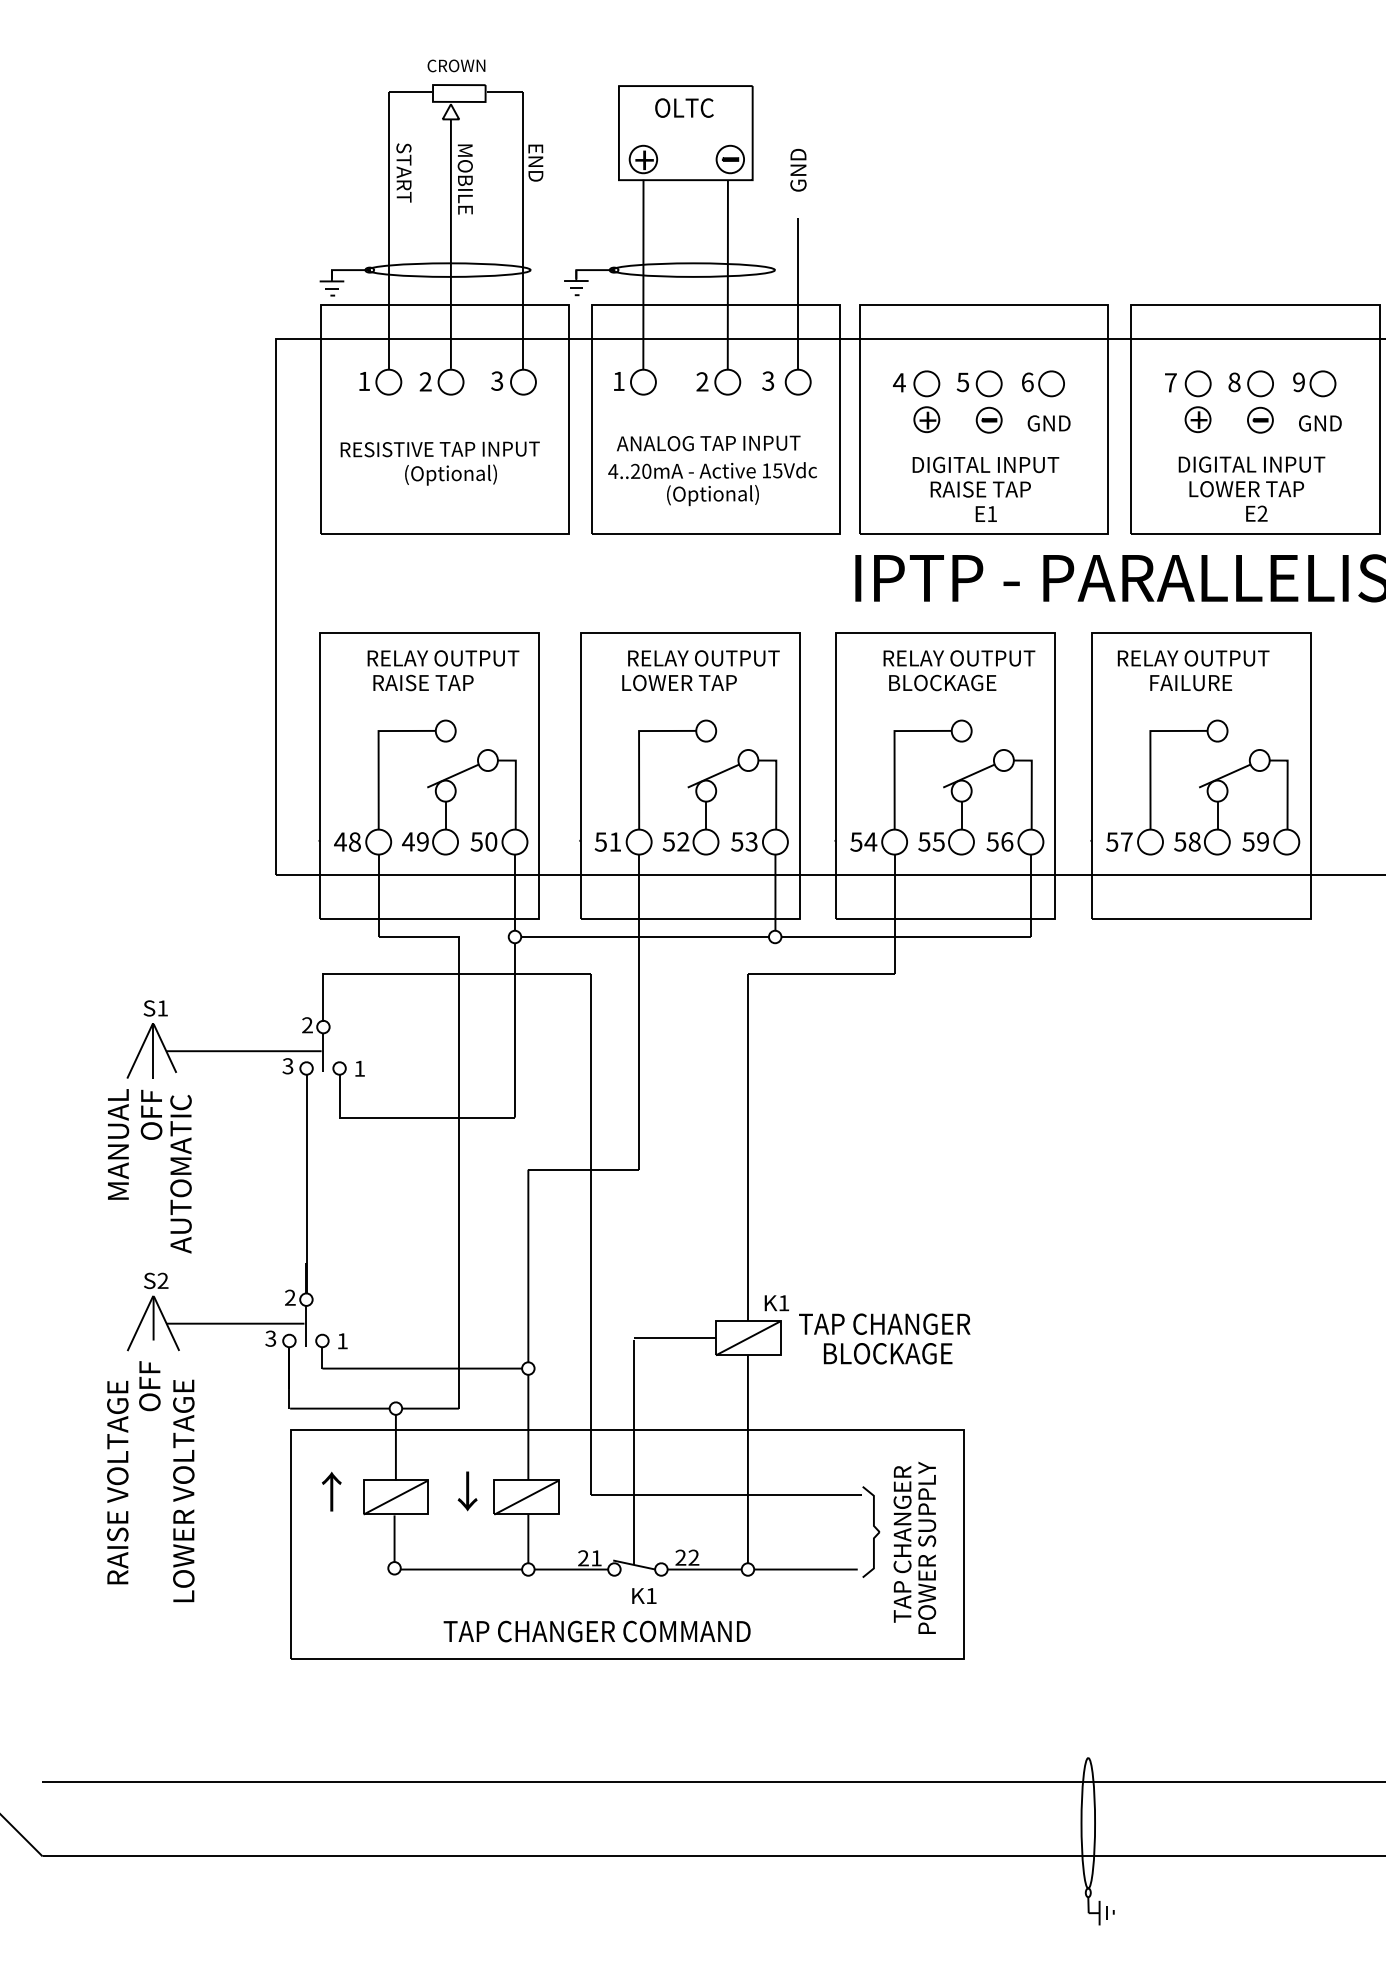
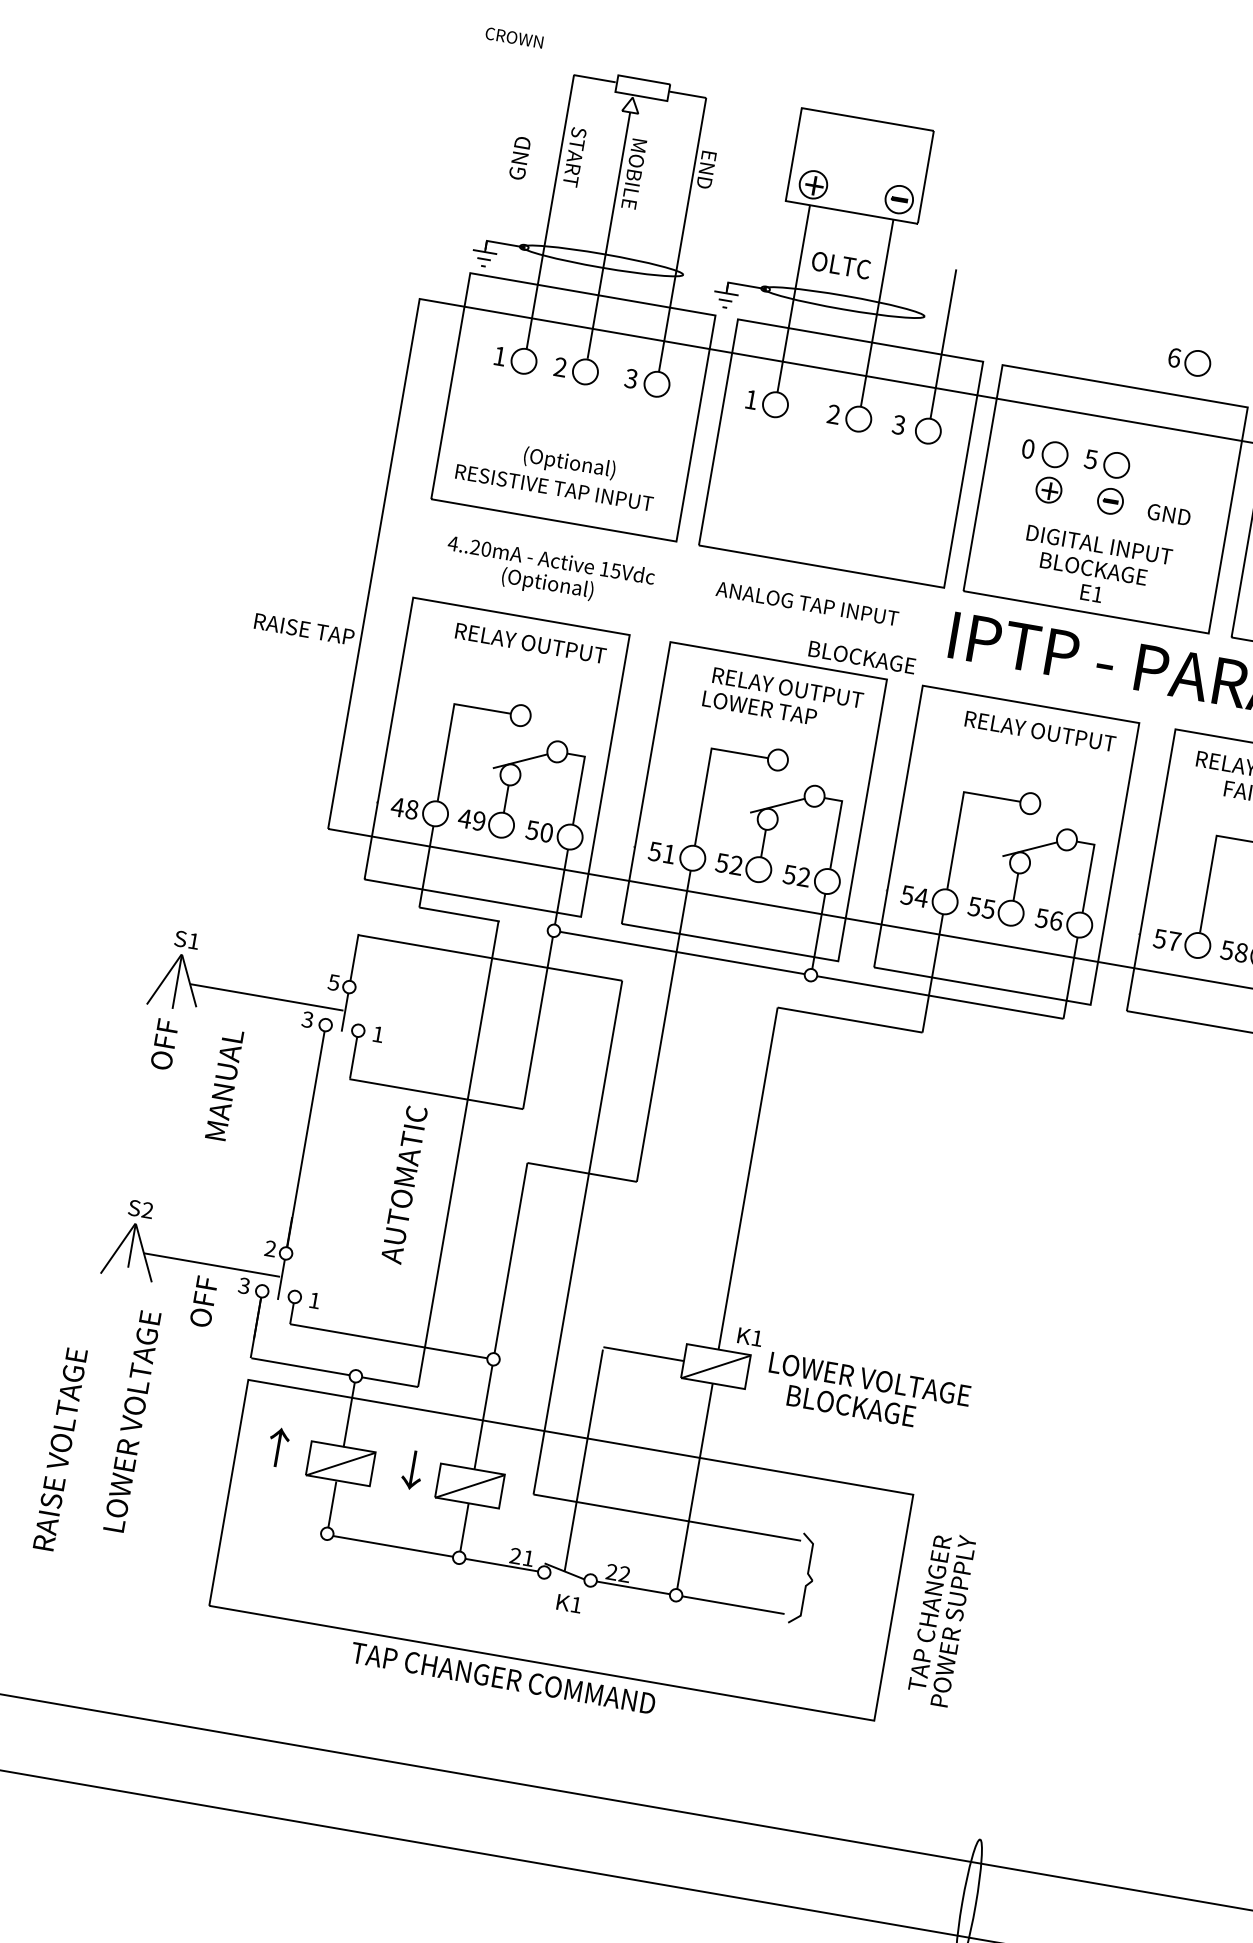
text: (456, 65) -> (514, 37), moved
text: (684, 107) -> (841, 264), moved
text: (798, 169) -> (520, 157), moved
text: (898, 382) -> (1027, 448), 4 -> 0
part: (1043, 383) -> (1189, 361), moved
text: (708, 443) -> (807, 603), moved
text: (439, 449) -> (553, 487), moved
text: (712, 484) -> (549, 573), moved
text: (984, 489) -> (1094, 568), RAISE TAP -> BLOCKAGE
text: (423, 682) -> (304, 628), moved
text: (942, 682) -> (862, 657), moved
text: (751, 841) -> (803, 876), 53 -> 52
text: (307, 1025) -> (333, 982), 2 -> 5
text: (118, 1144) -> (224, 1084), moved
text: (180, 1174) -> (403, 1185), moved
text: (901, 1323) -> (869, 1378), TAP CHANGER -> LOWER VOLTAGE
text: (149, 1386) -> (203, 1302), moved
text: (117, 1482) -> (60, 1449), moved
text: (914, 1547) -> (941, 1618), moved
text: (596, 1631) -> (502, 1678), moved

